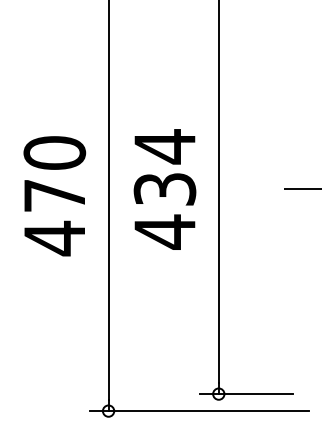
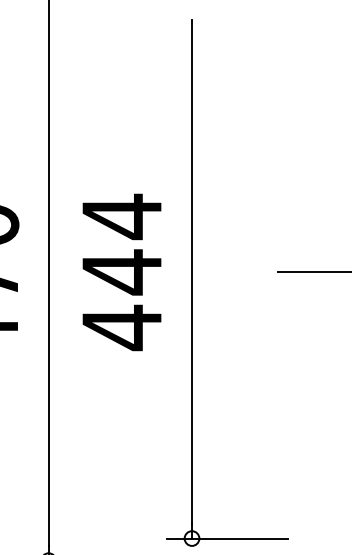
text: (164, 189) -> (121, 272), 434 -> 444

